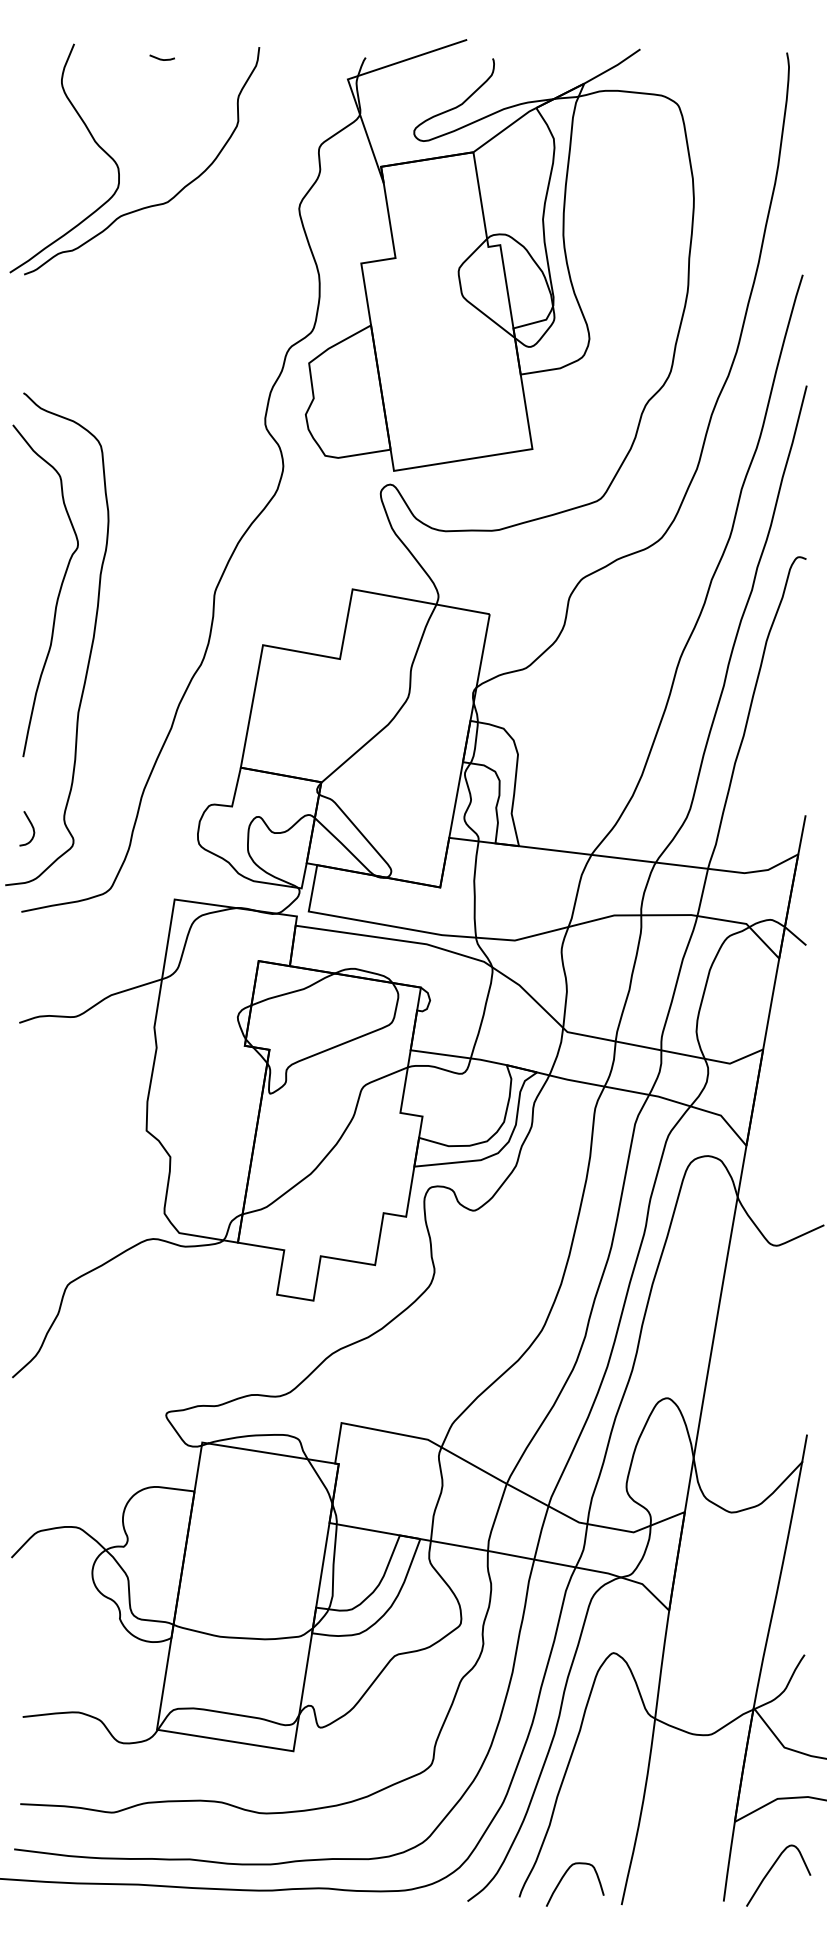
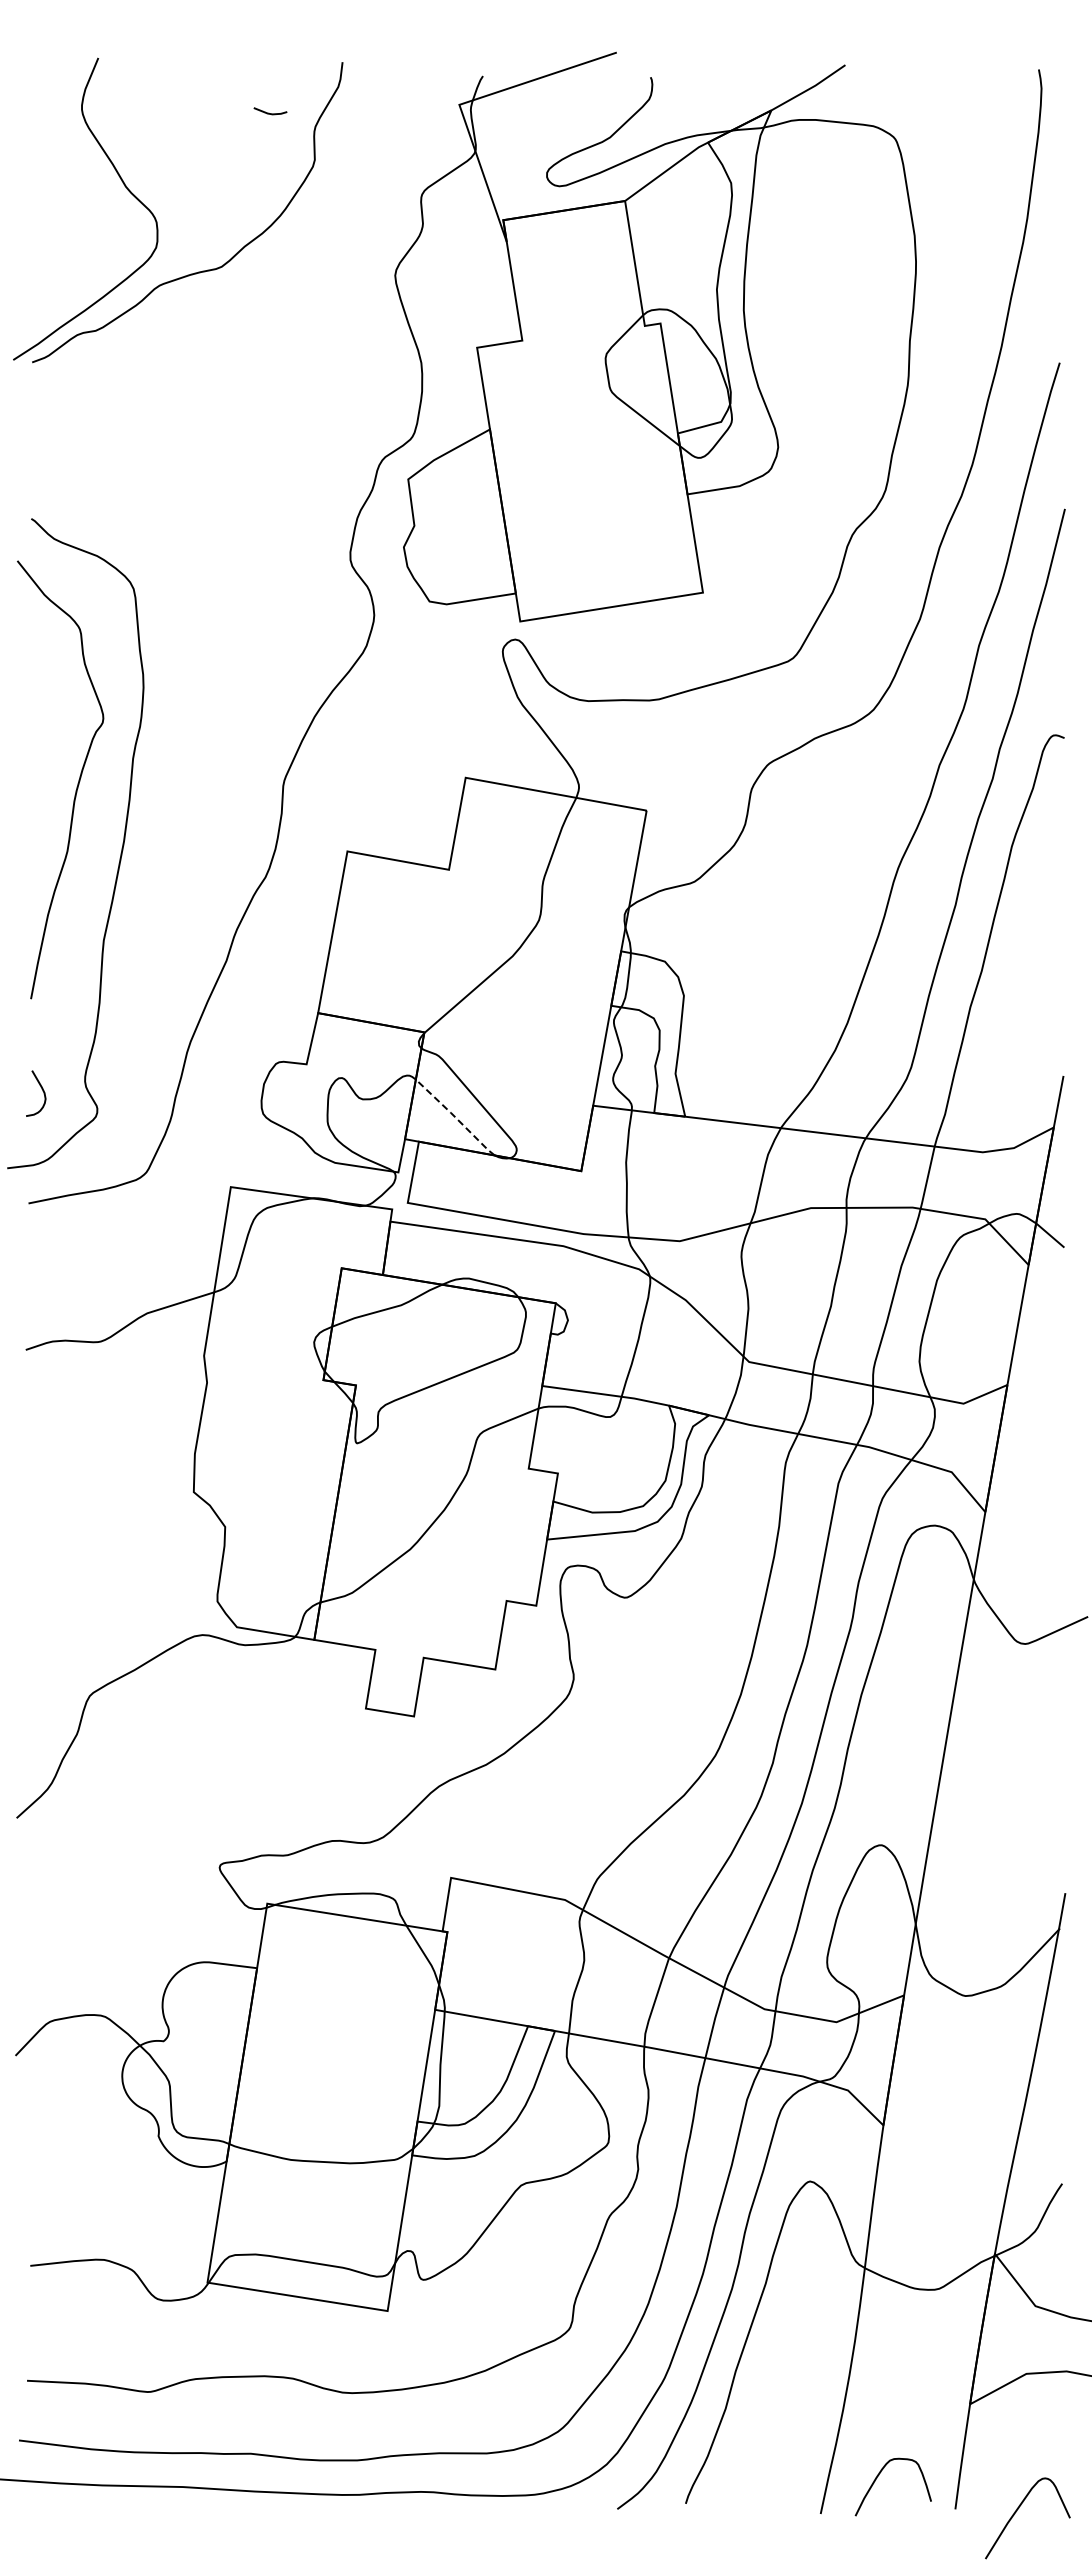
line: (161, 58) -> (269, 112), moved
line: (344, 846) -> (455, 1116), solid -> dashed
curve: (770, 1870) -> (1017, 2511), moved
curve: (563, 1878) -> (877, 2478), moved

